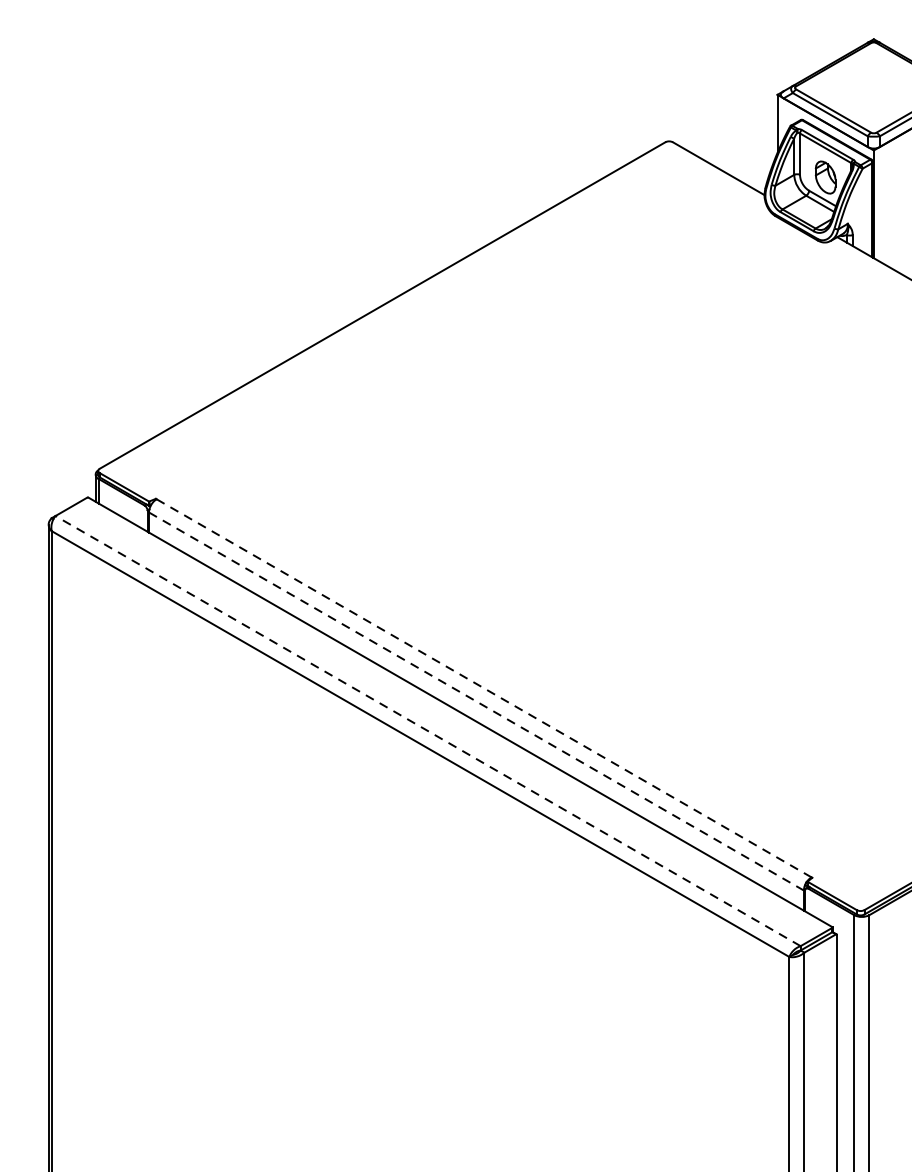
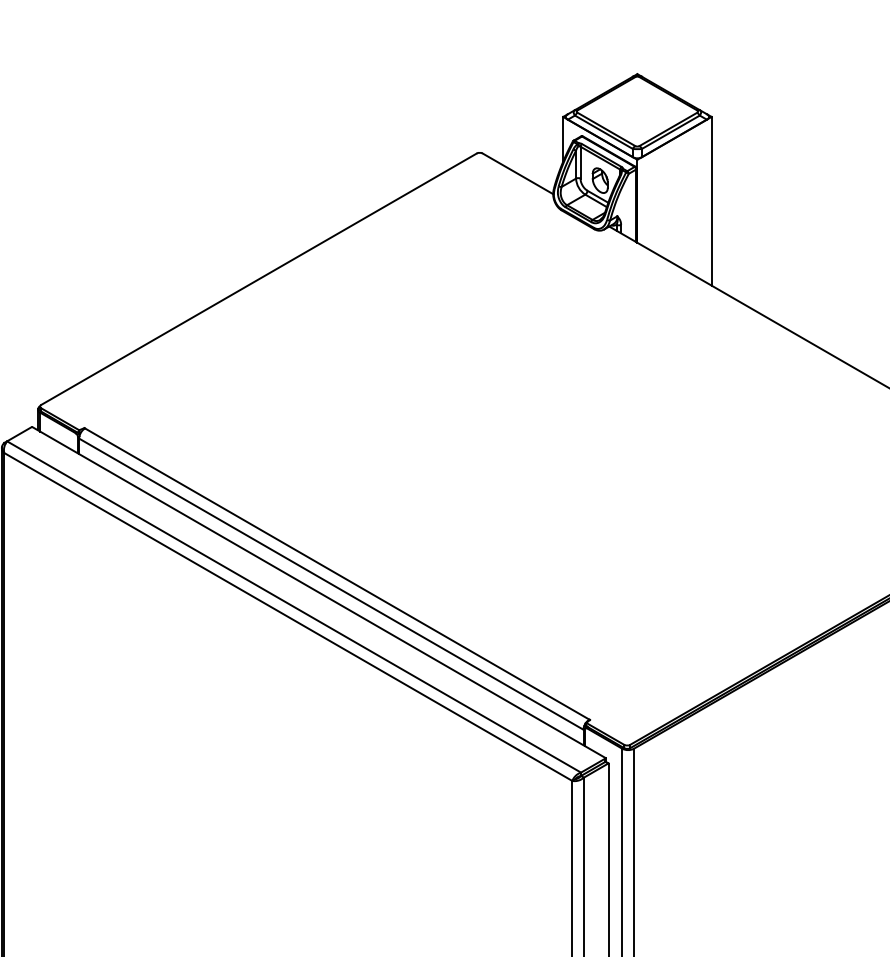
line: (484, 688) -> (337, 574), dashed -> solid
line: (476, 701) -> (331, 584), dashed -> solid
line: (427, 730) -> (293, 606), dashed -> solid

